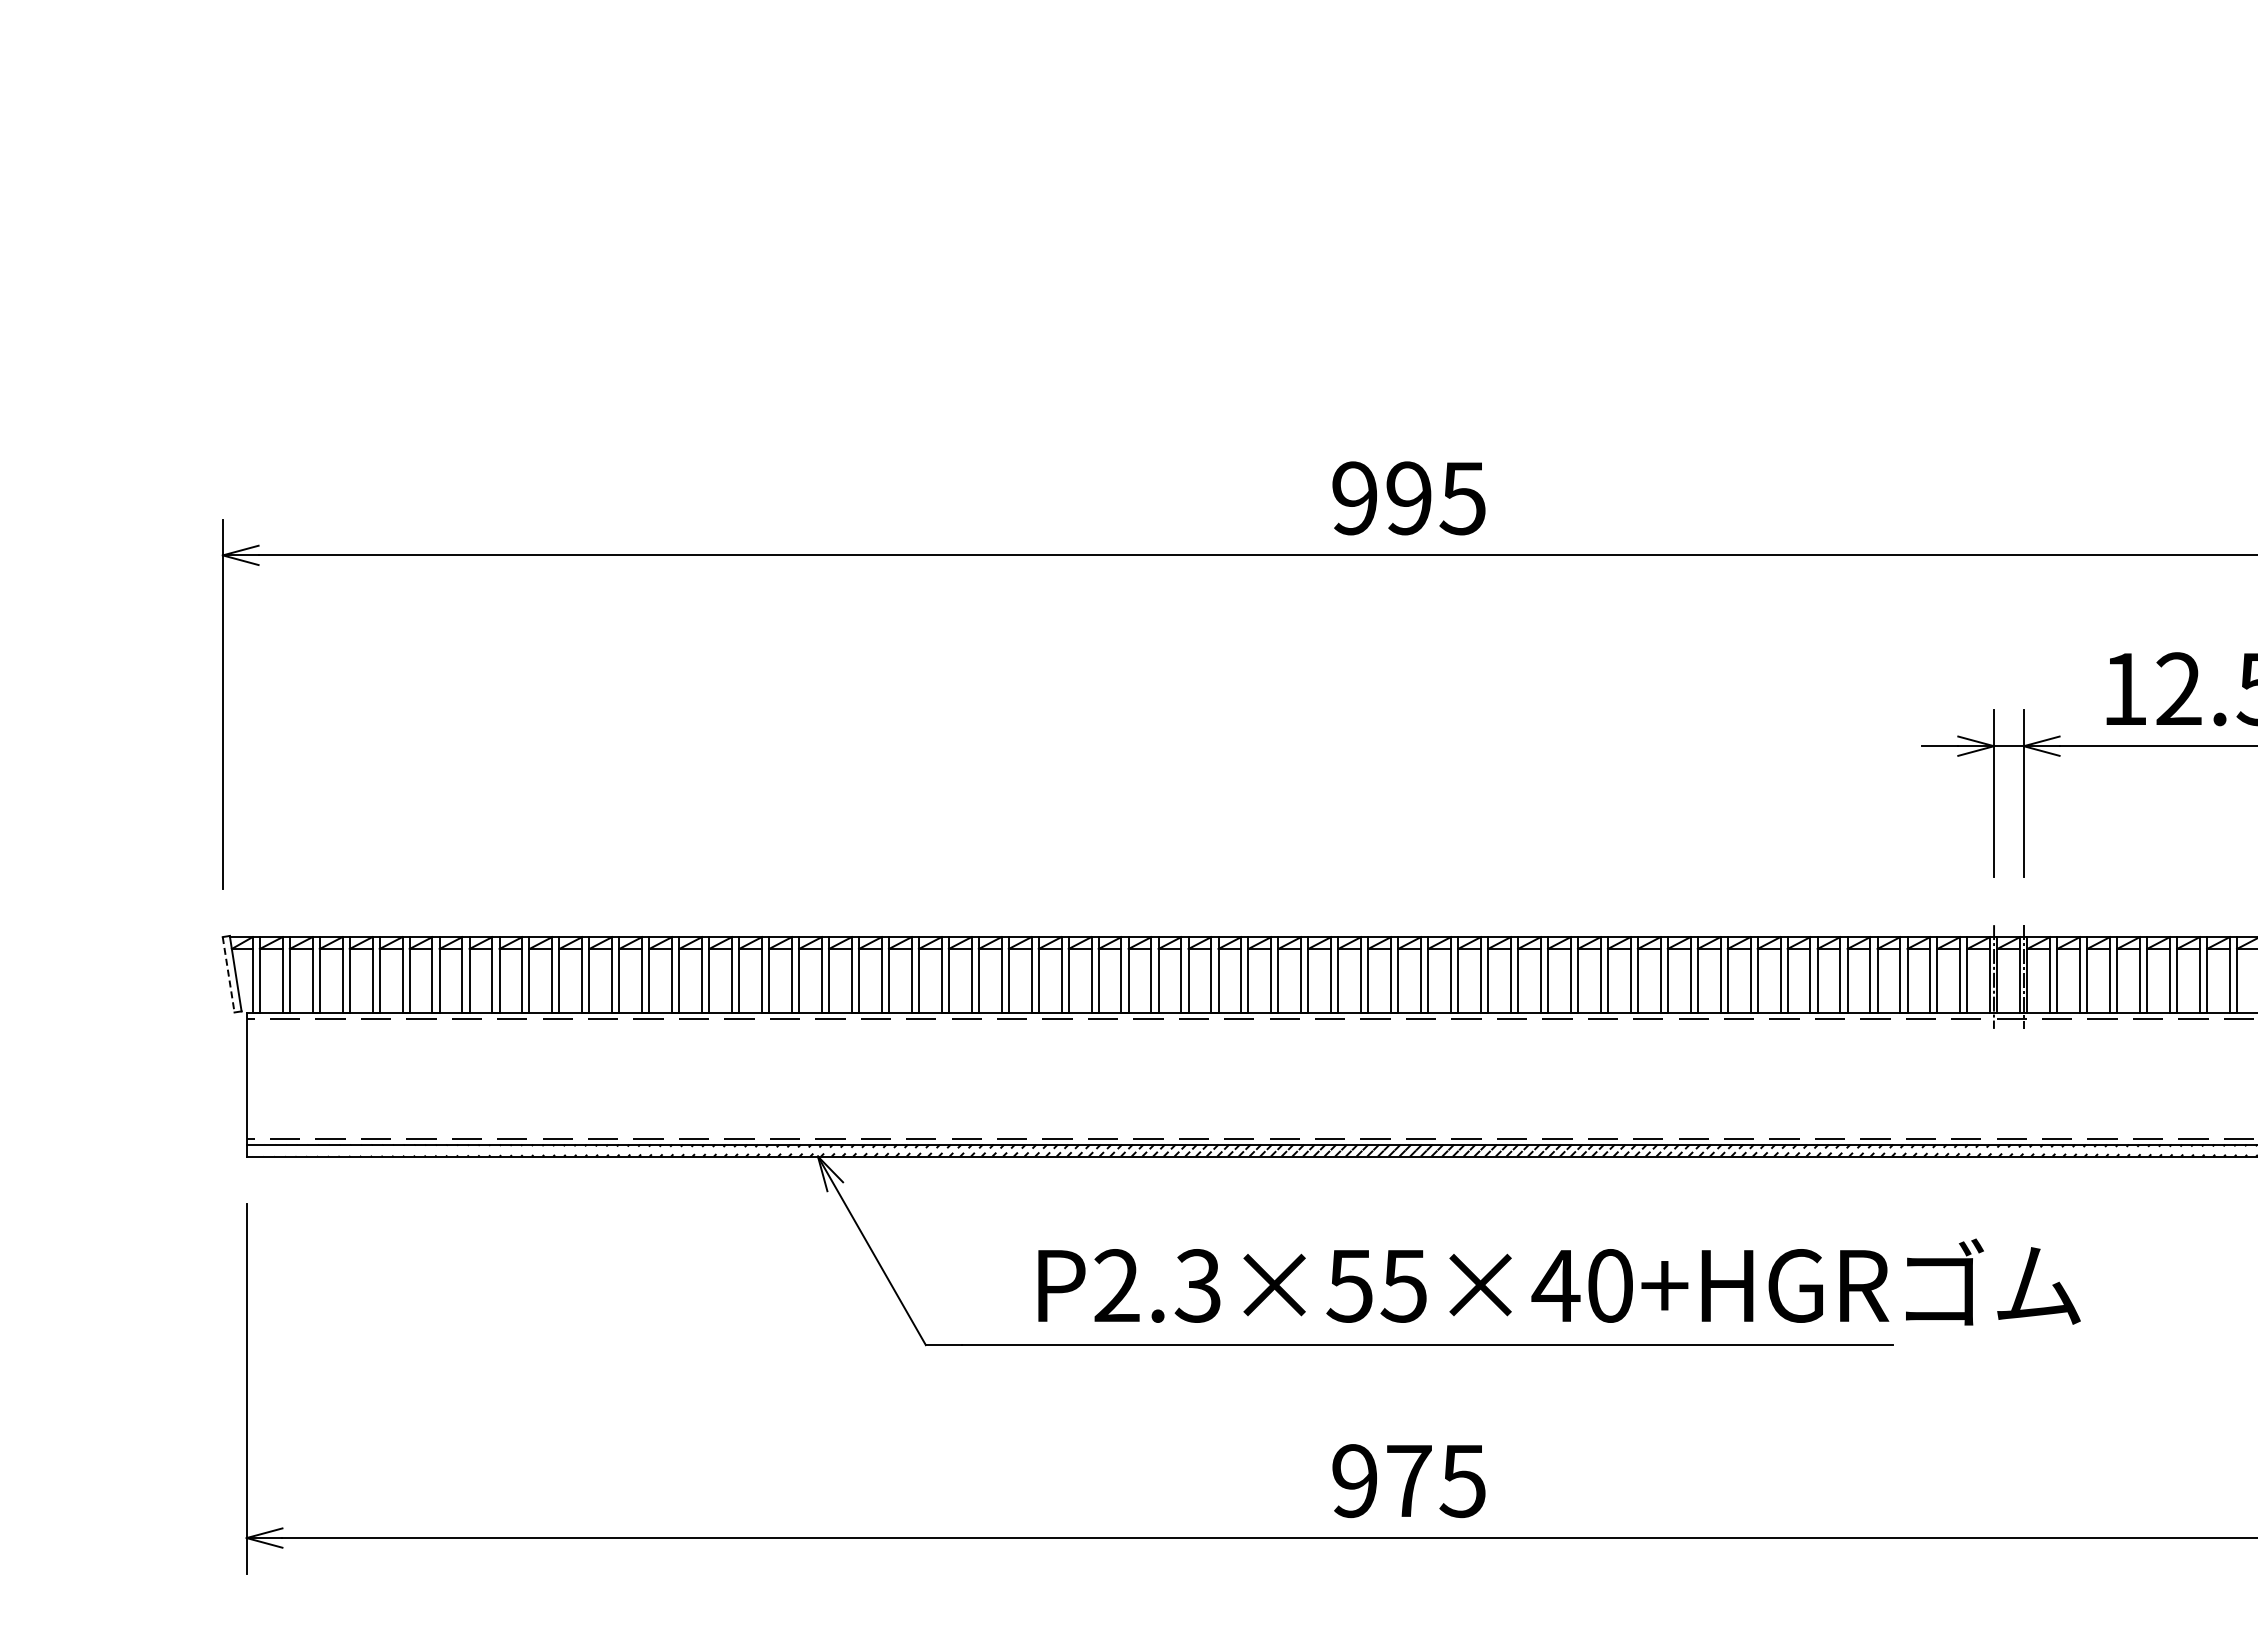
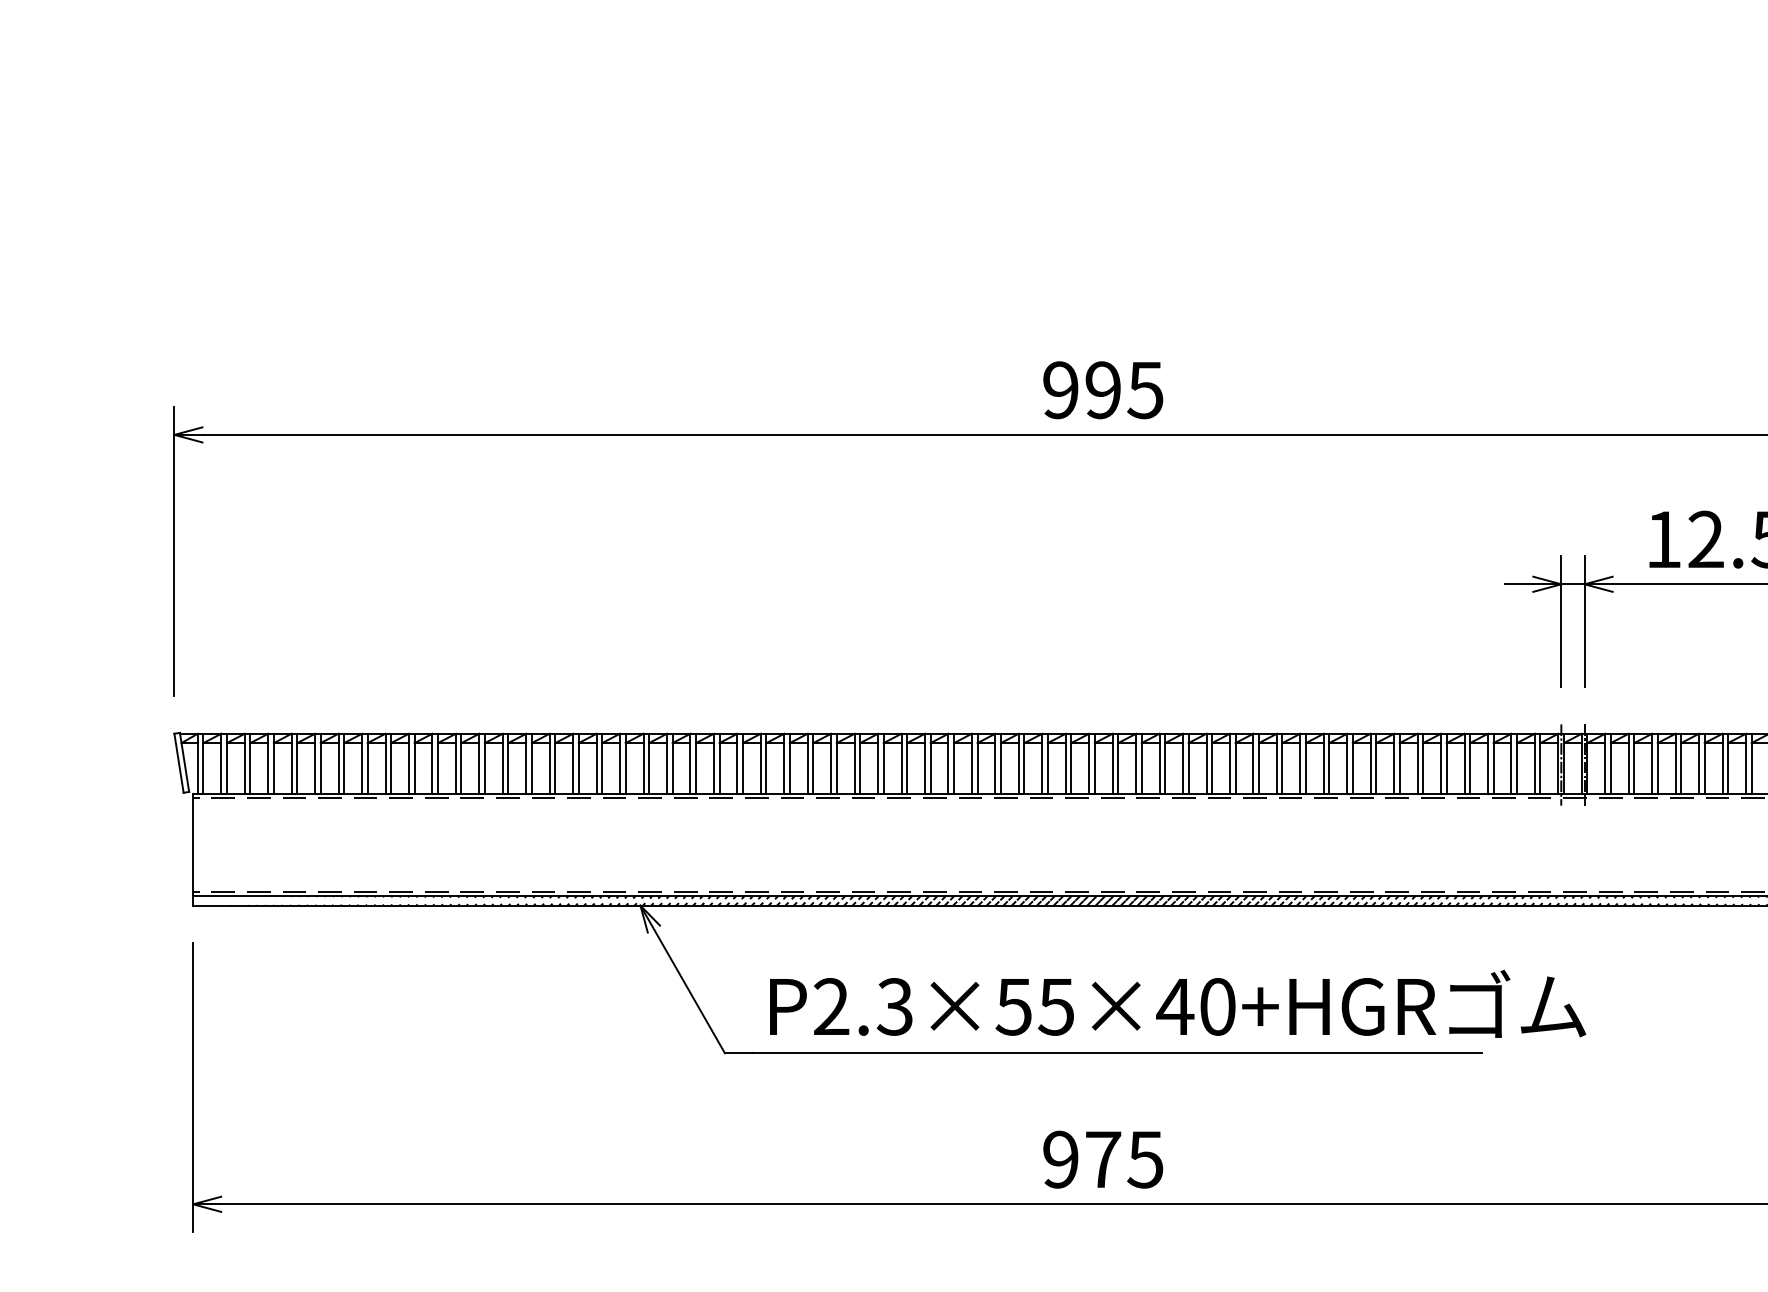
line: (228, 975) -> (178, 763), dashed -> solid
text: (1559, 1281) -> (1178, 1003), moved

